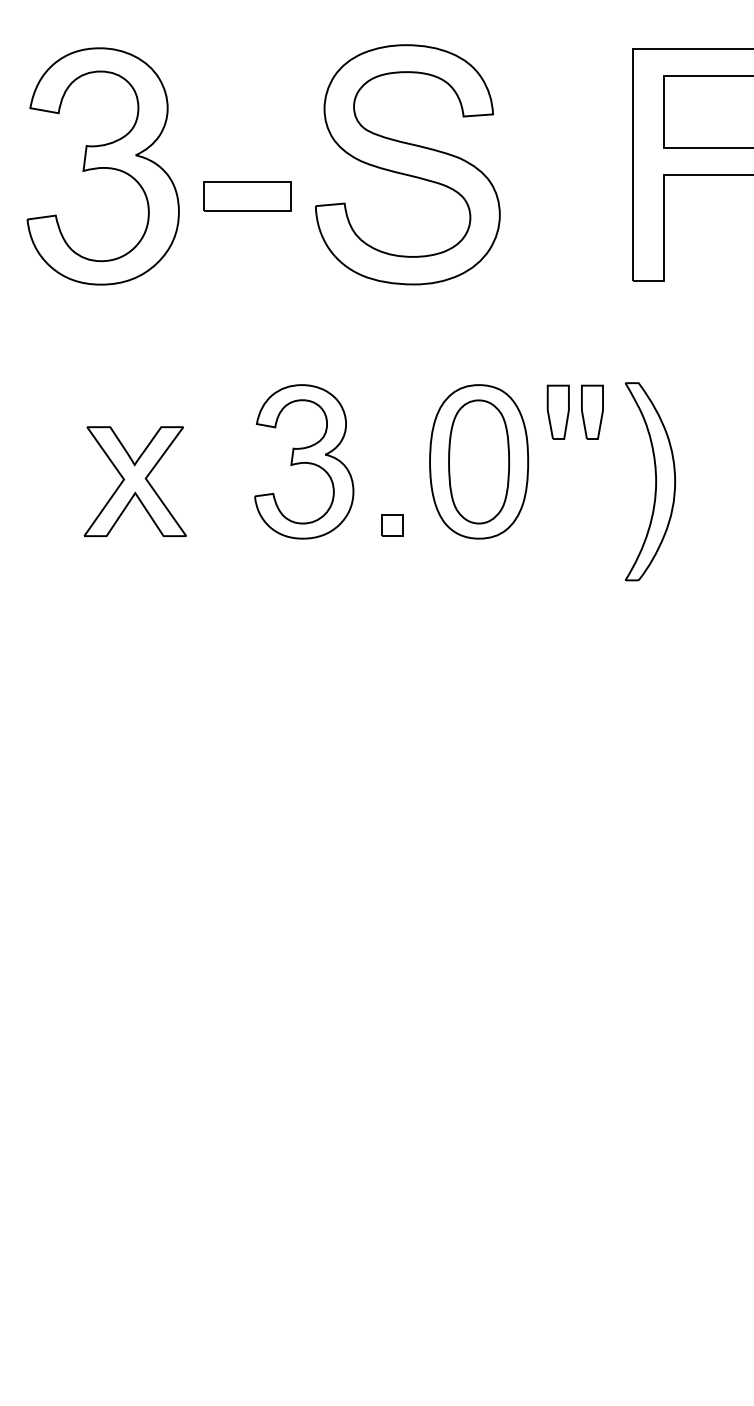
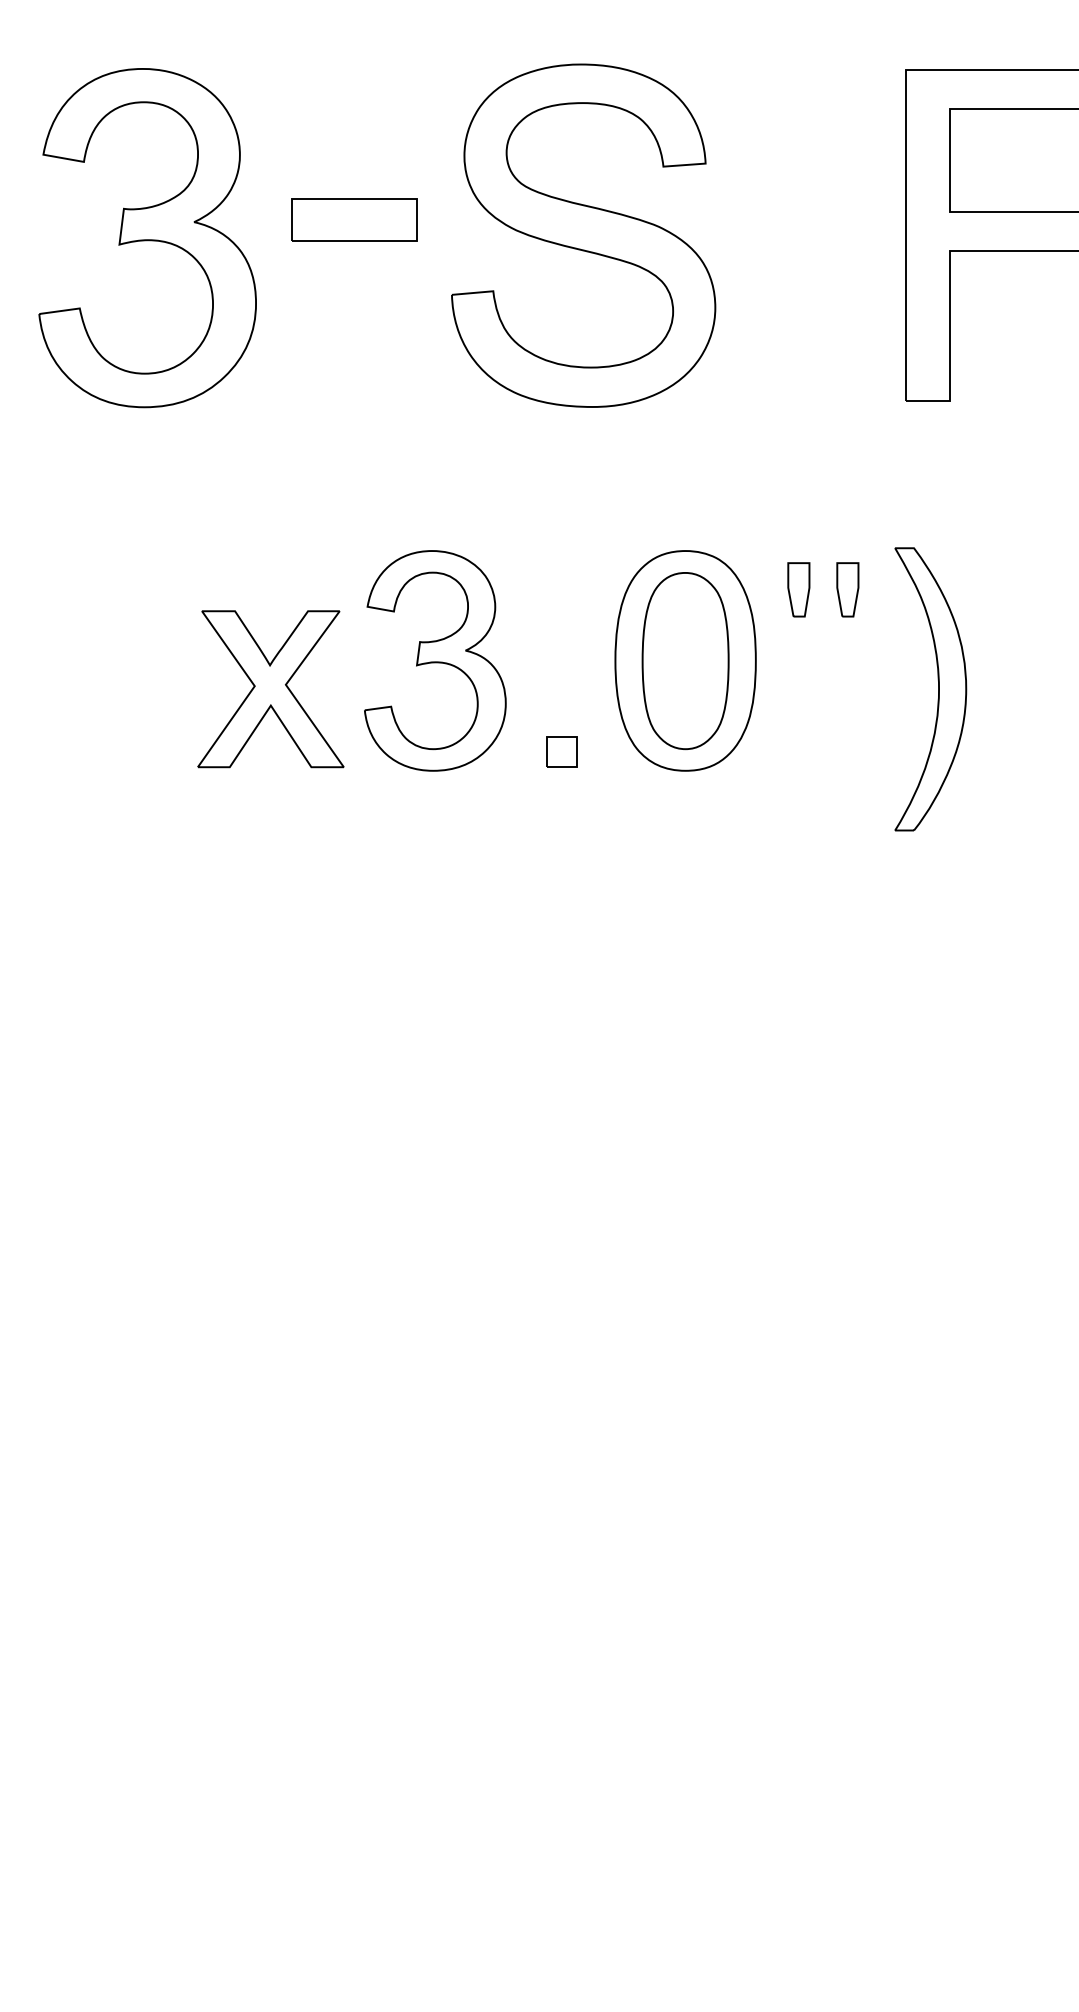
part: (247, 196) -> (354, 219), moved
part: (557, 411) -> (797, 588), size x0.7
part: (592, 411) -> (847, 588), size x0.7
part: (134, 481) -> (269, 688), moved

